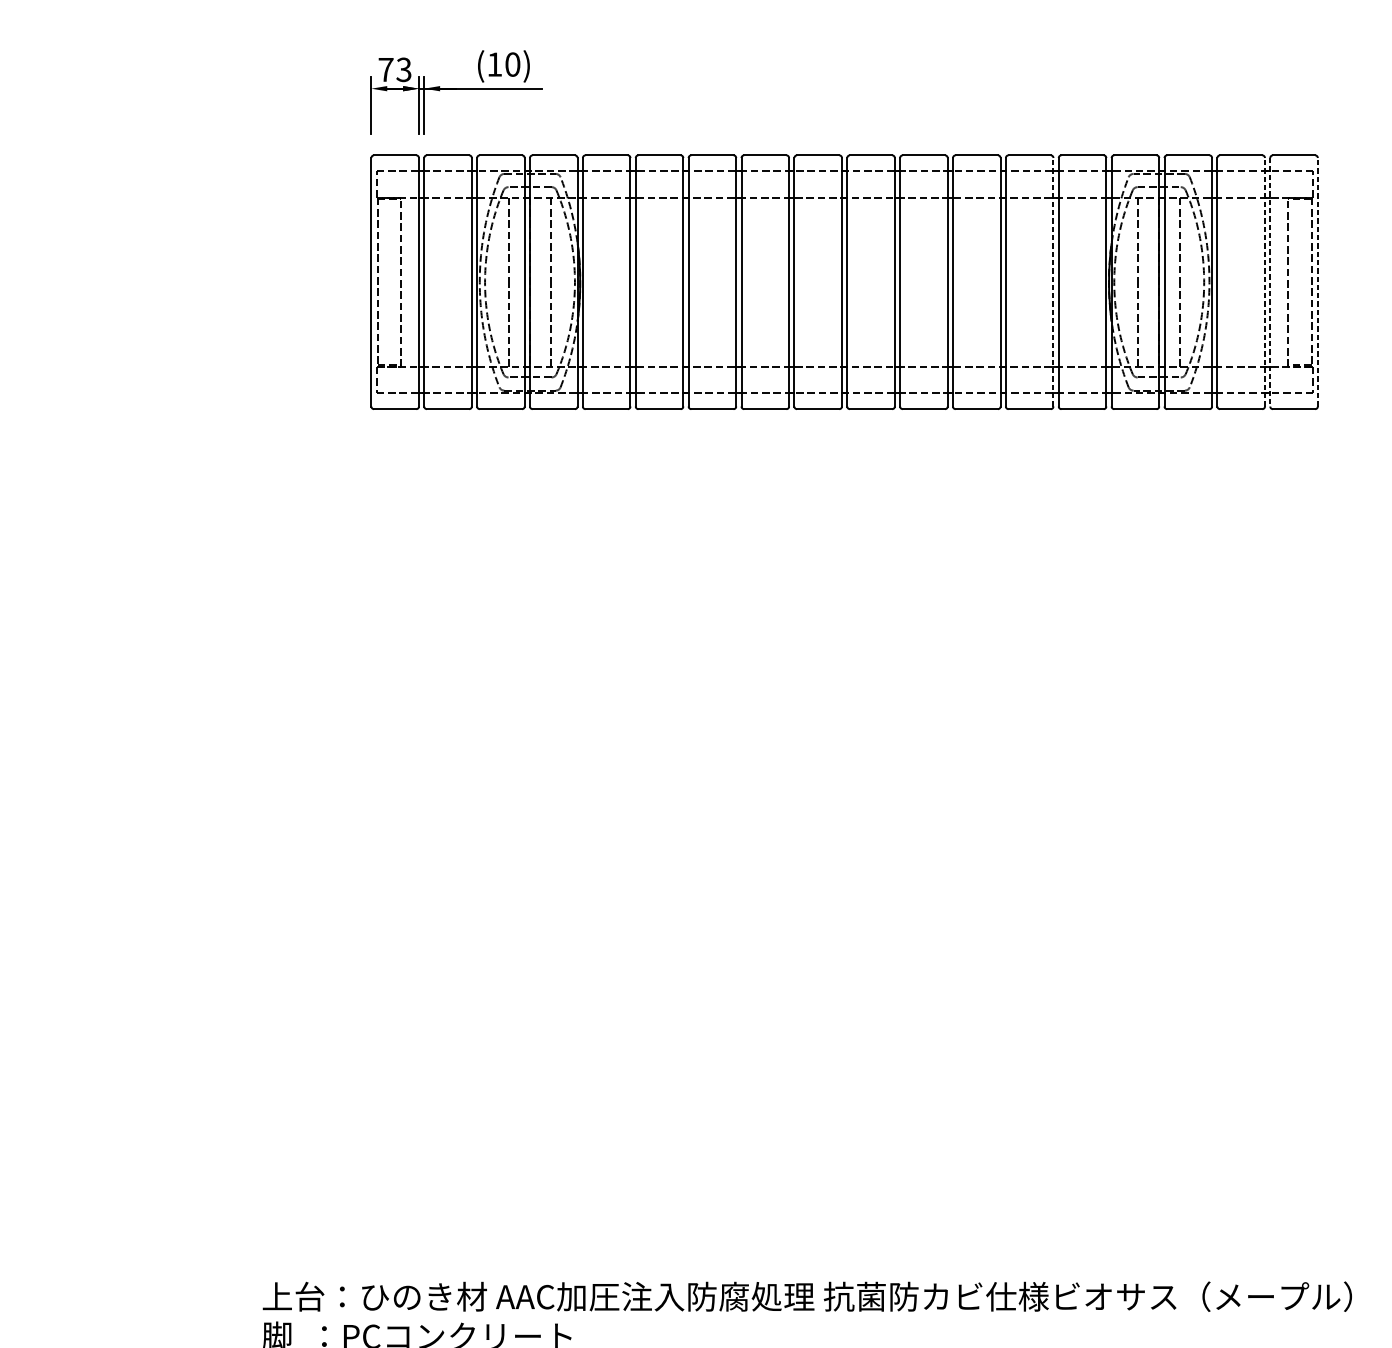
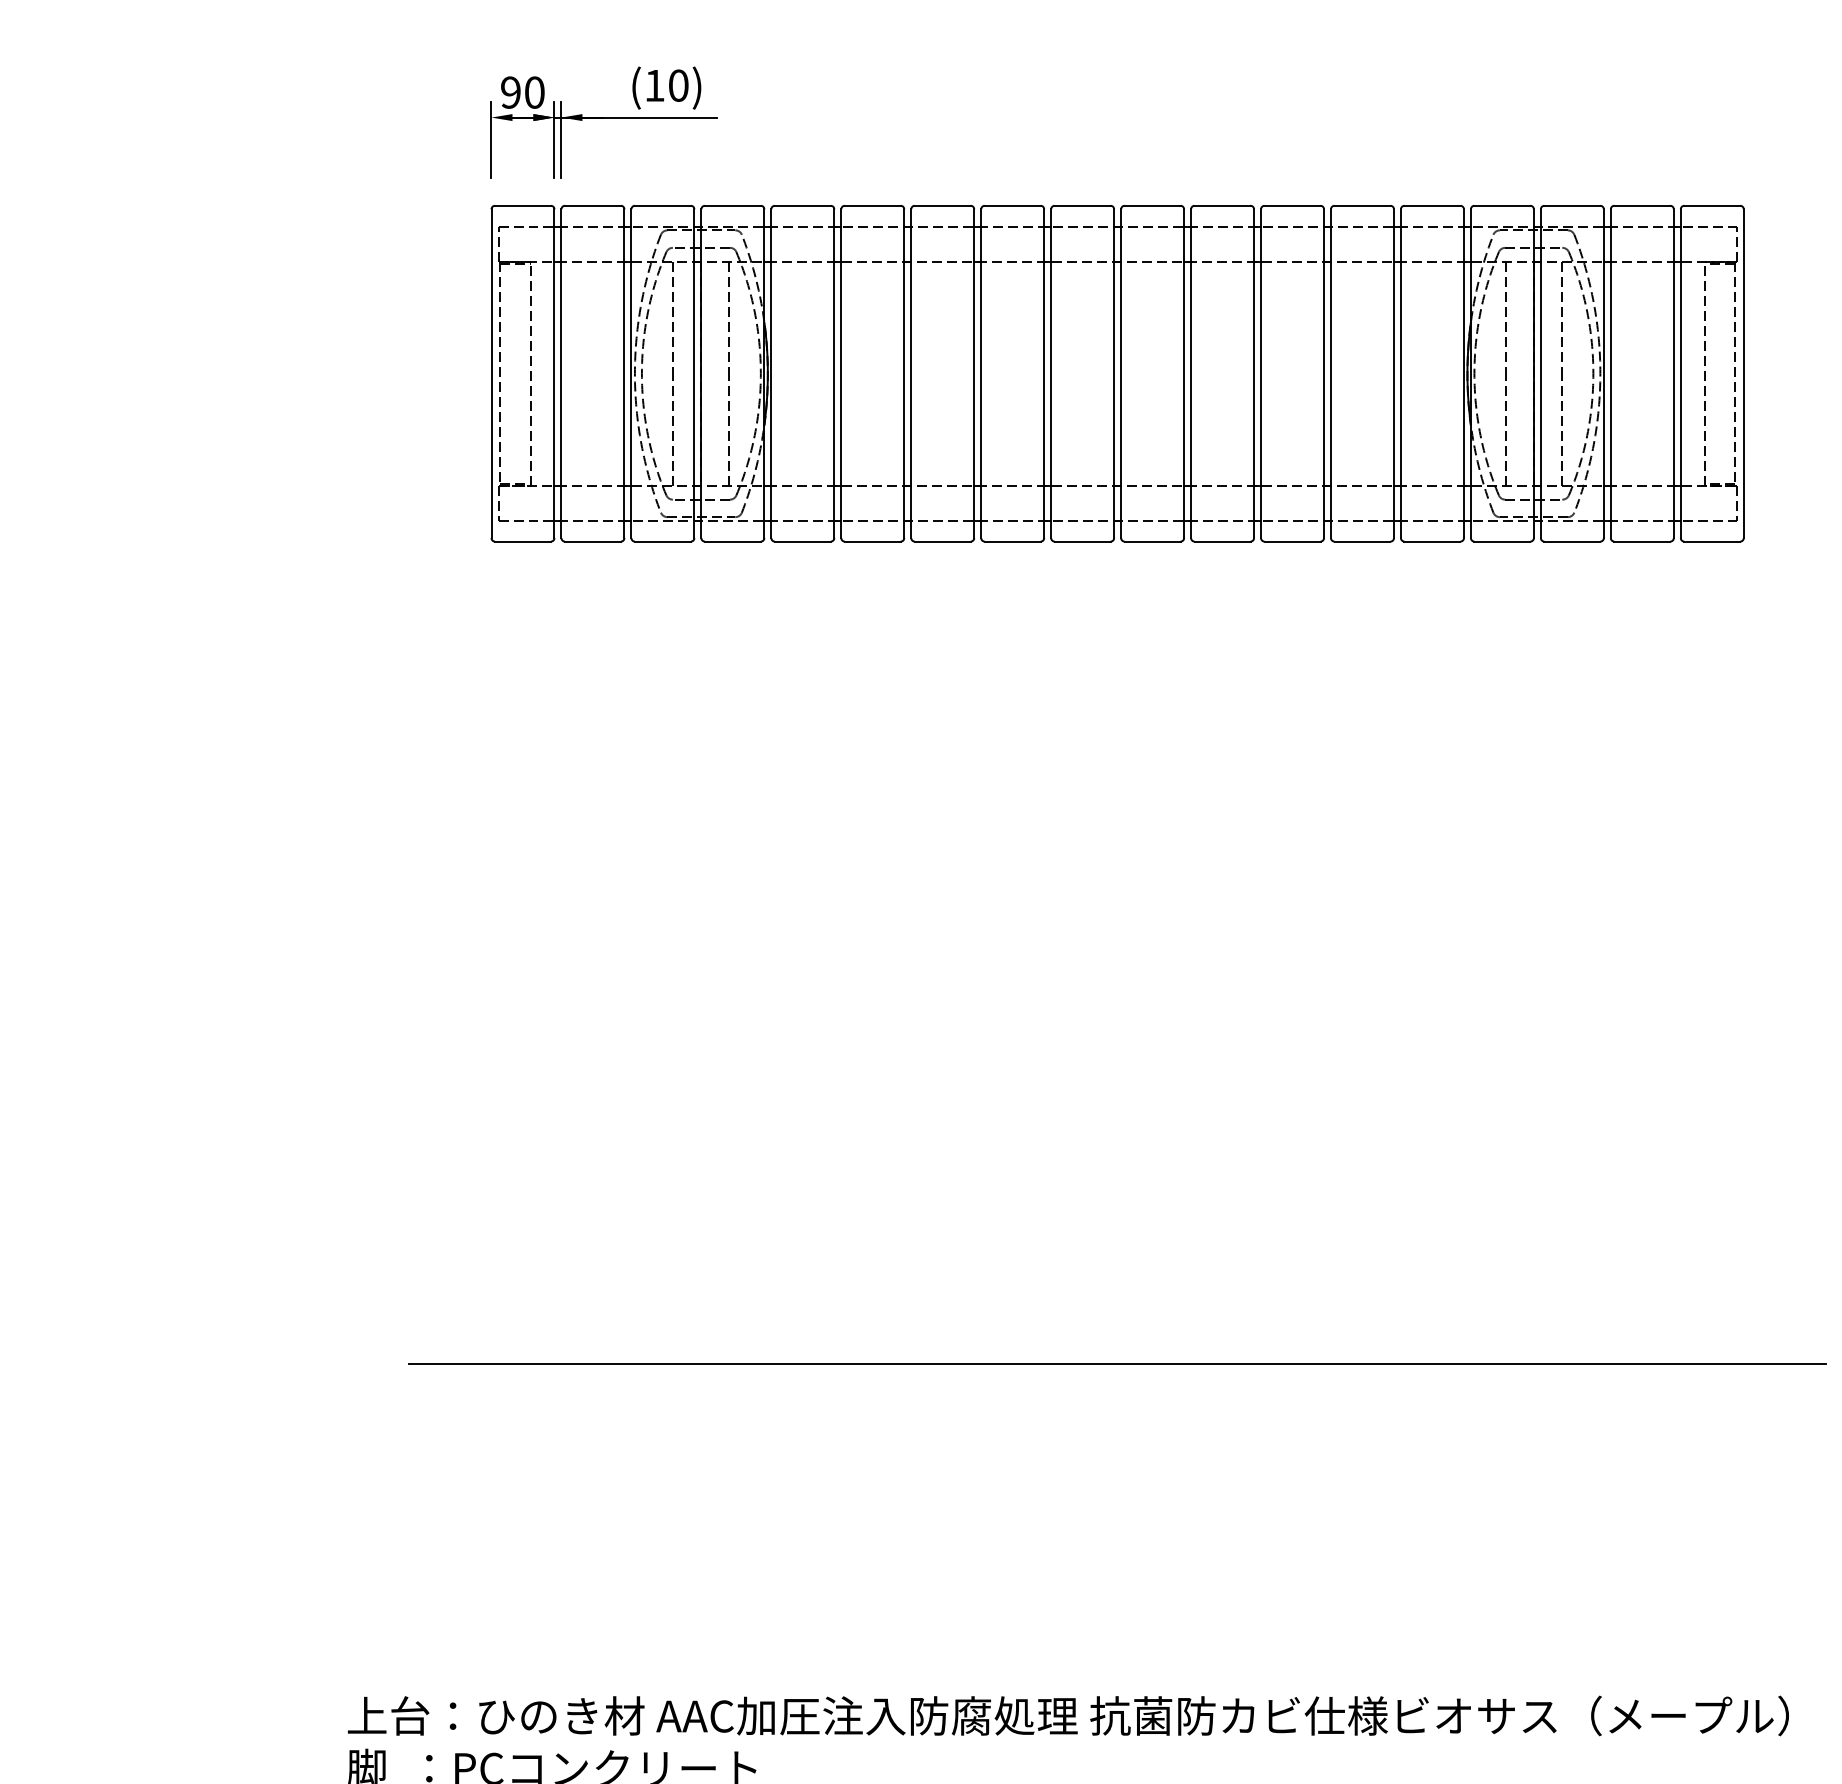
text: (394, 69) -> (522, 92), 73 -> 90
line: (1053, 282) -> (1393, 373), dashed -> solid
line: (1264, 282) -> (1673, 373), dashed -> solid
line: (1270, 282) -> (1680, 374), dashed -> solid
line: (1317, 282) -> (1743, 373), dashed -> solid
line: (844, 1031) -> (1117, 1364), added

